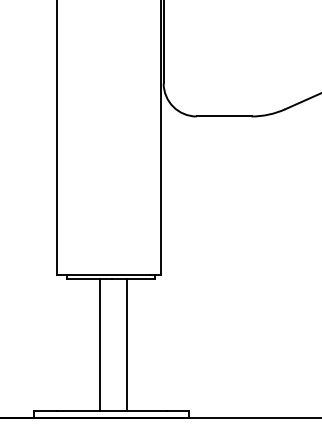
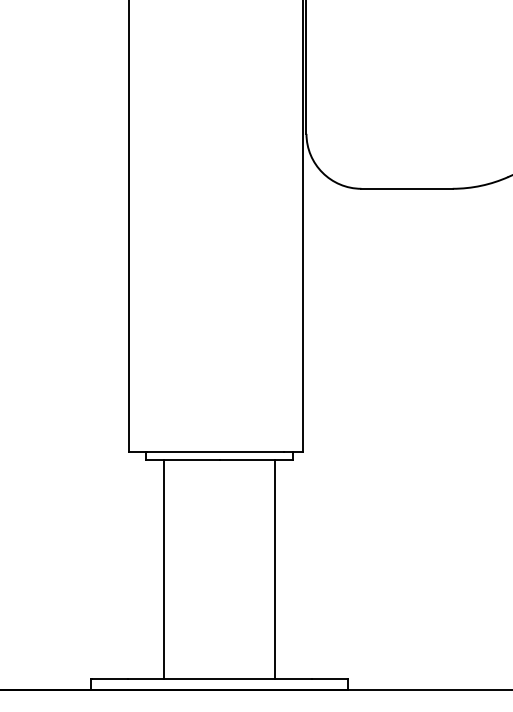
line: (100, 345) -> (164, 569), moved
line: (126, 345) -> (274, 569), moved

